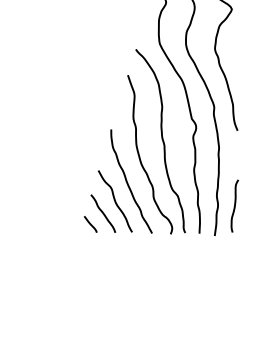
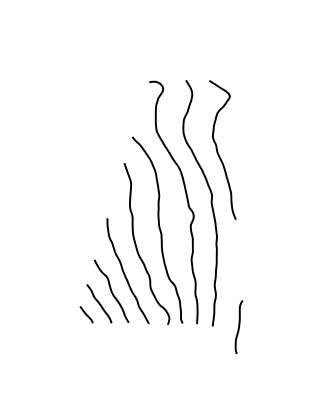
curve: (234, 205) -> (238, 326), moved

